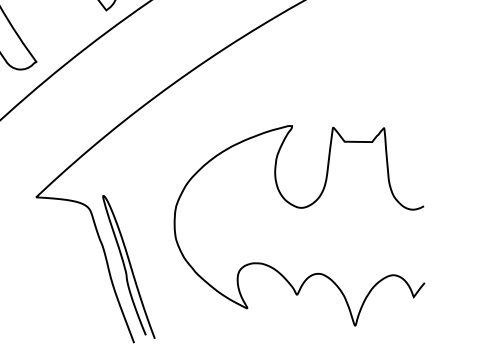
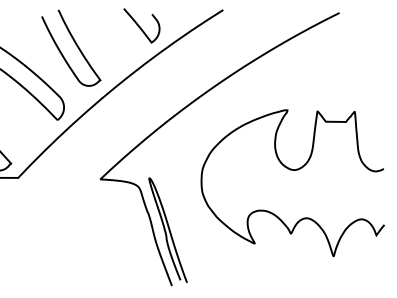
curve: (299, 208) -> (292, 170), moved

